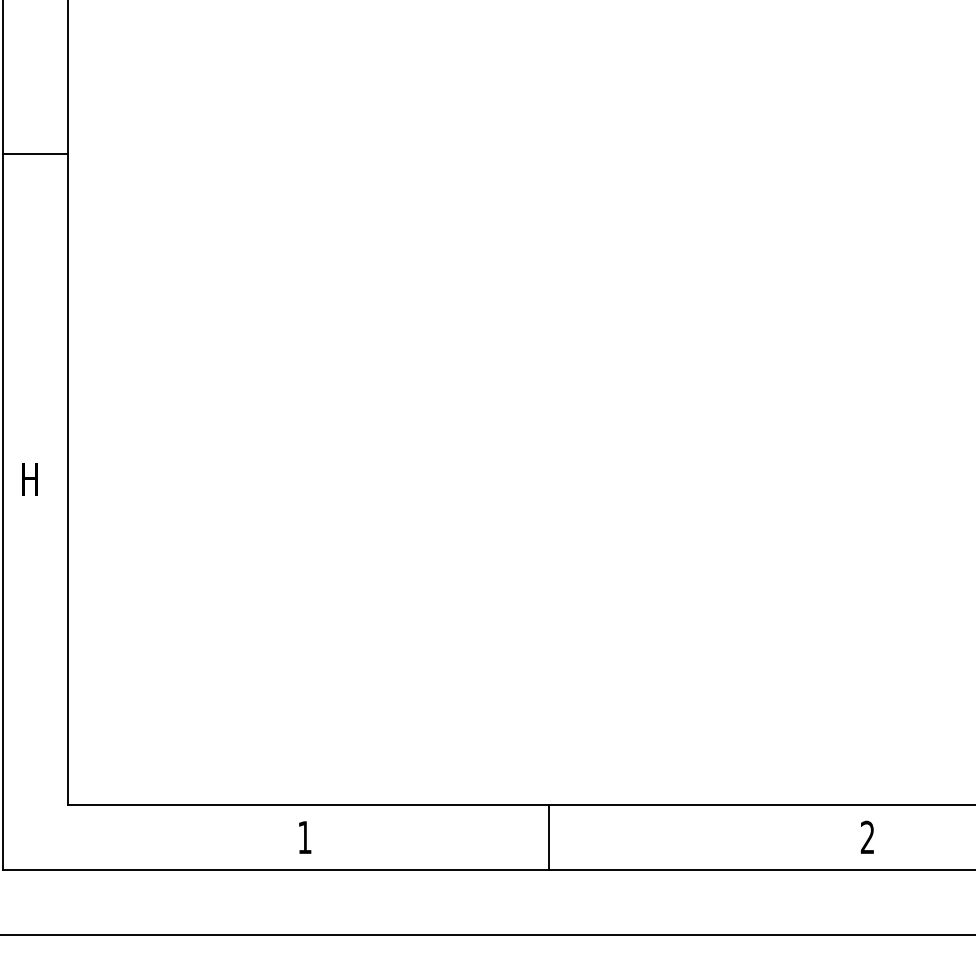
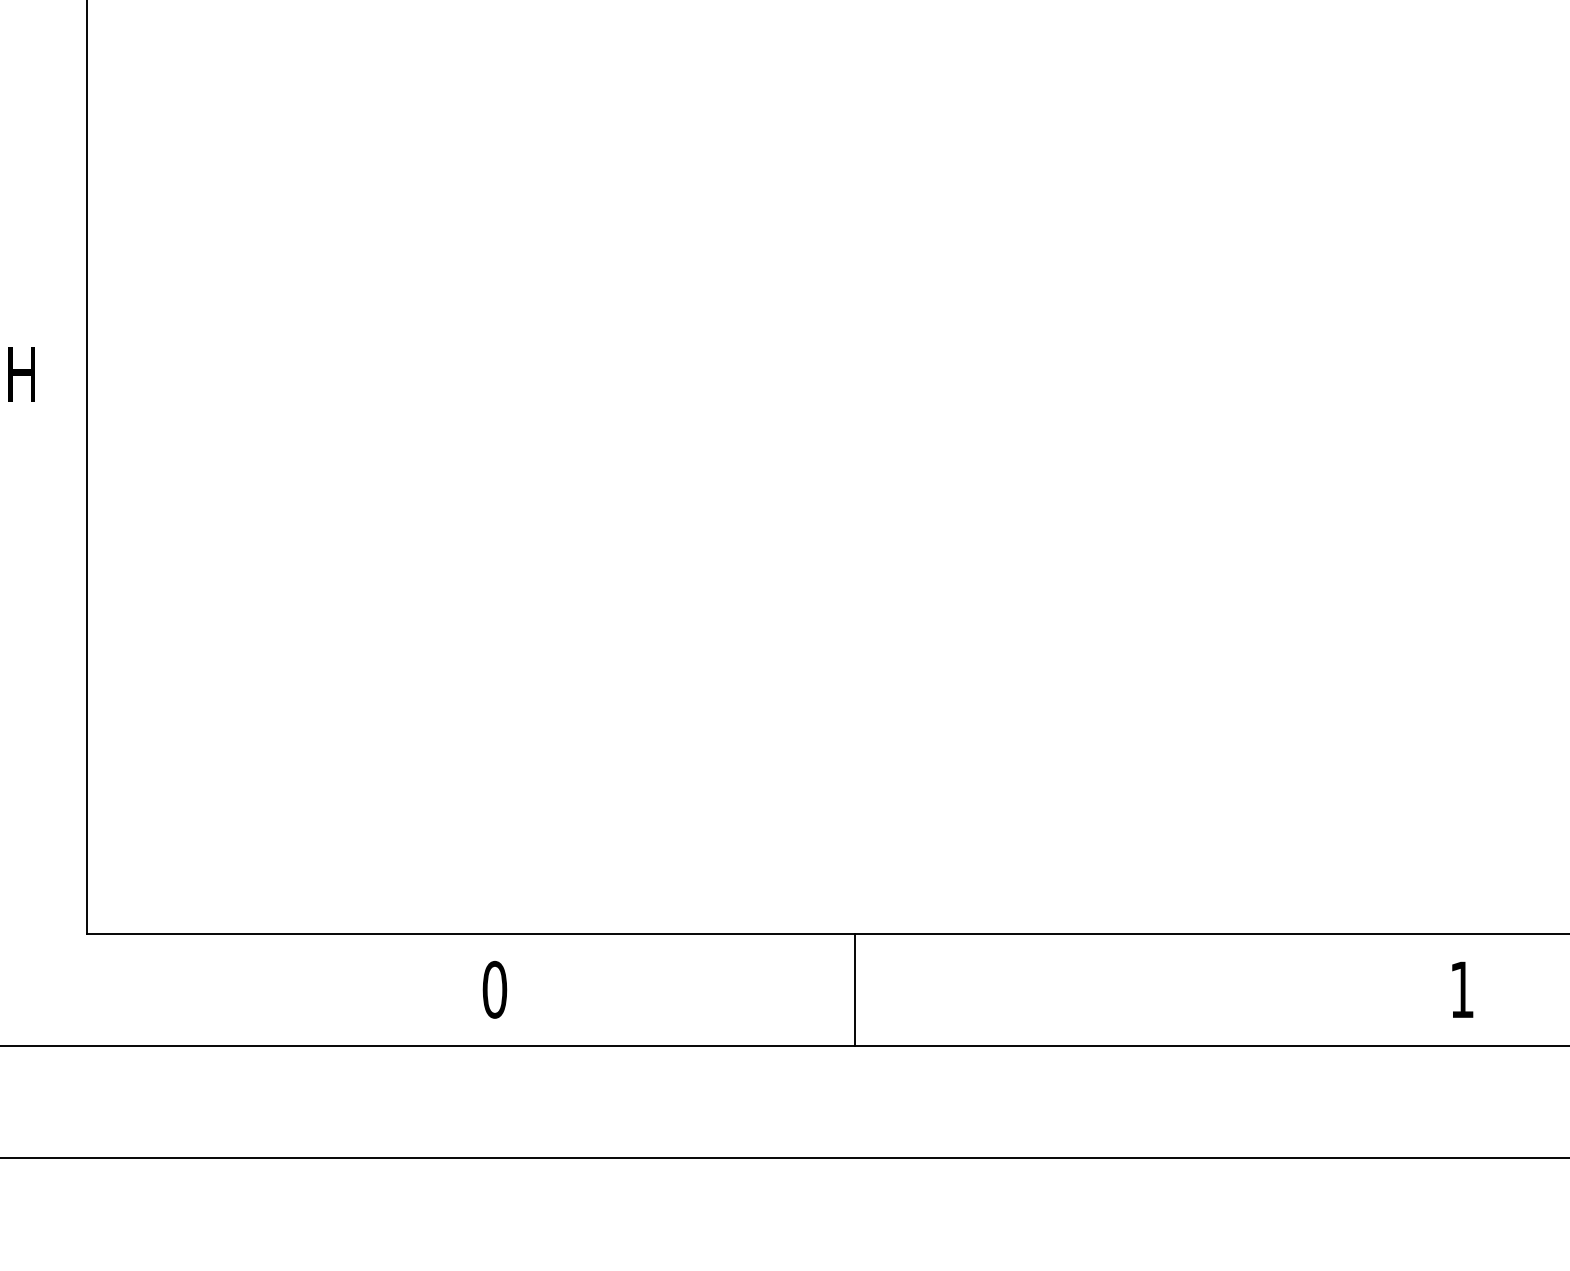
text: (867, 836) -> (1461, 988), 2 -> 1
text: (304, 837) -> (494, 989), 1 -> 0
line: (549, 837) -> (855, 989), moved

